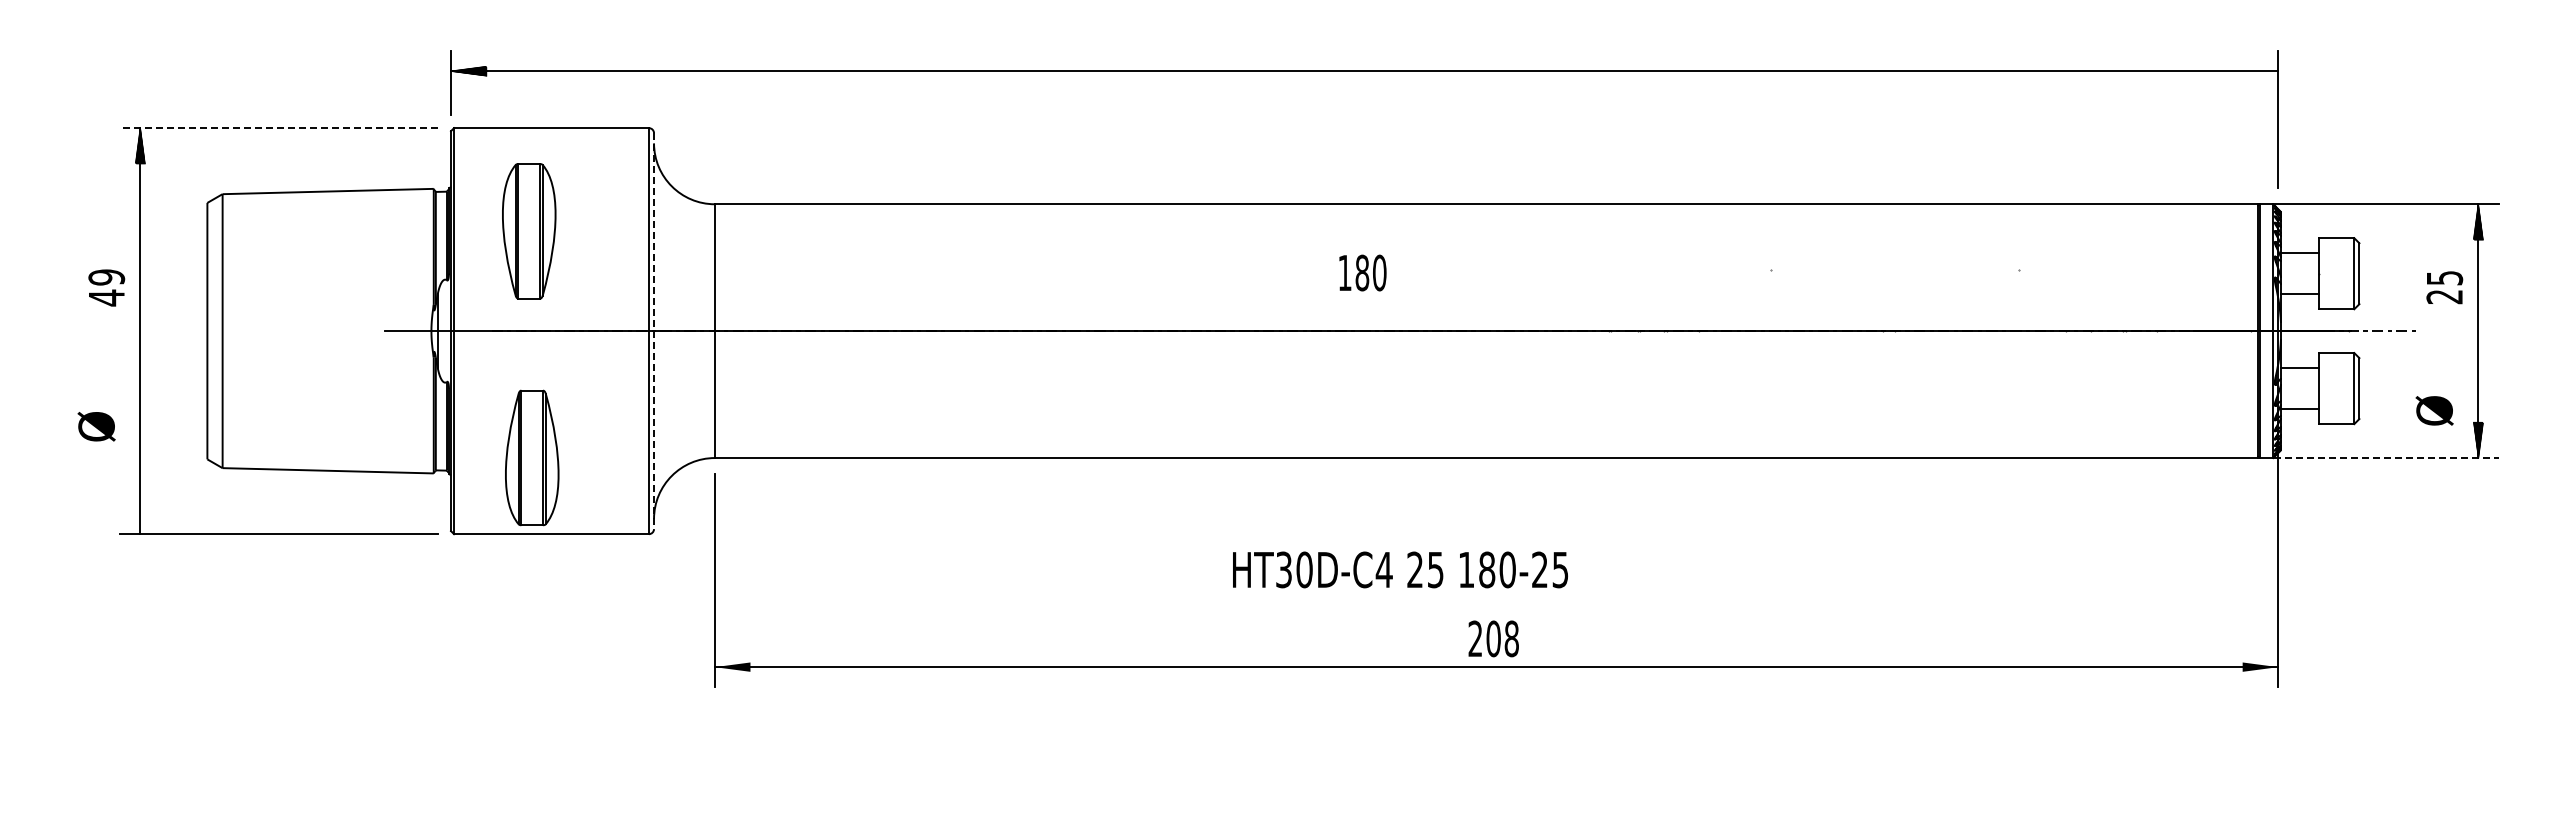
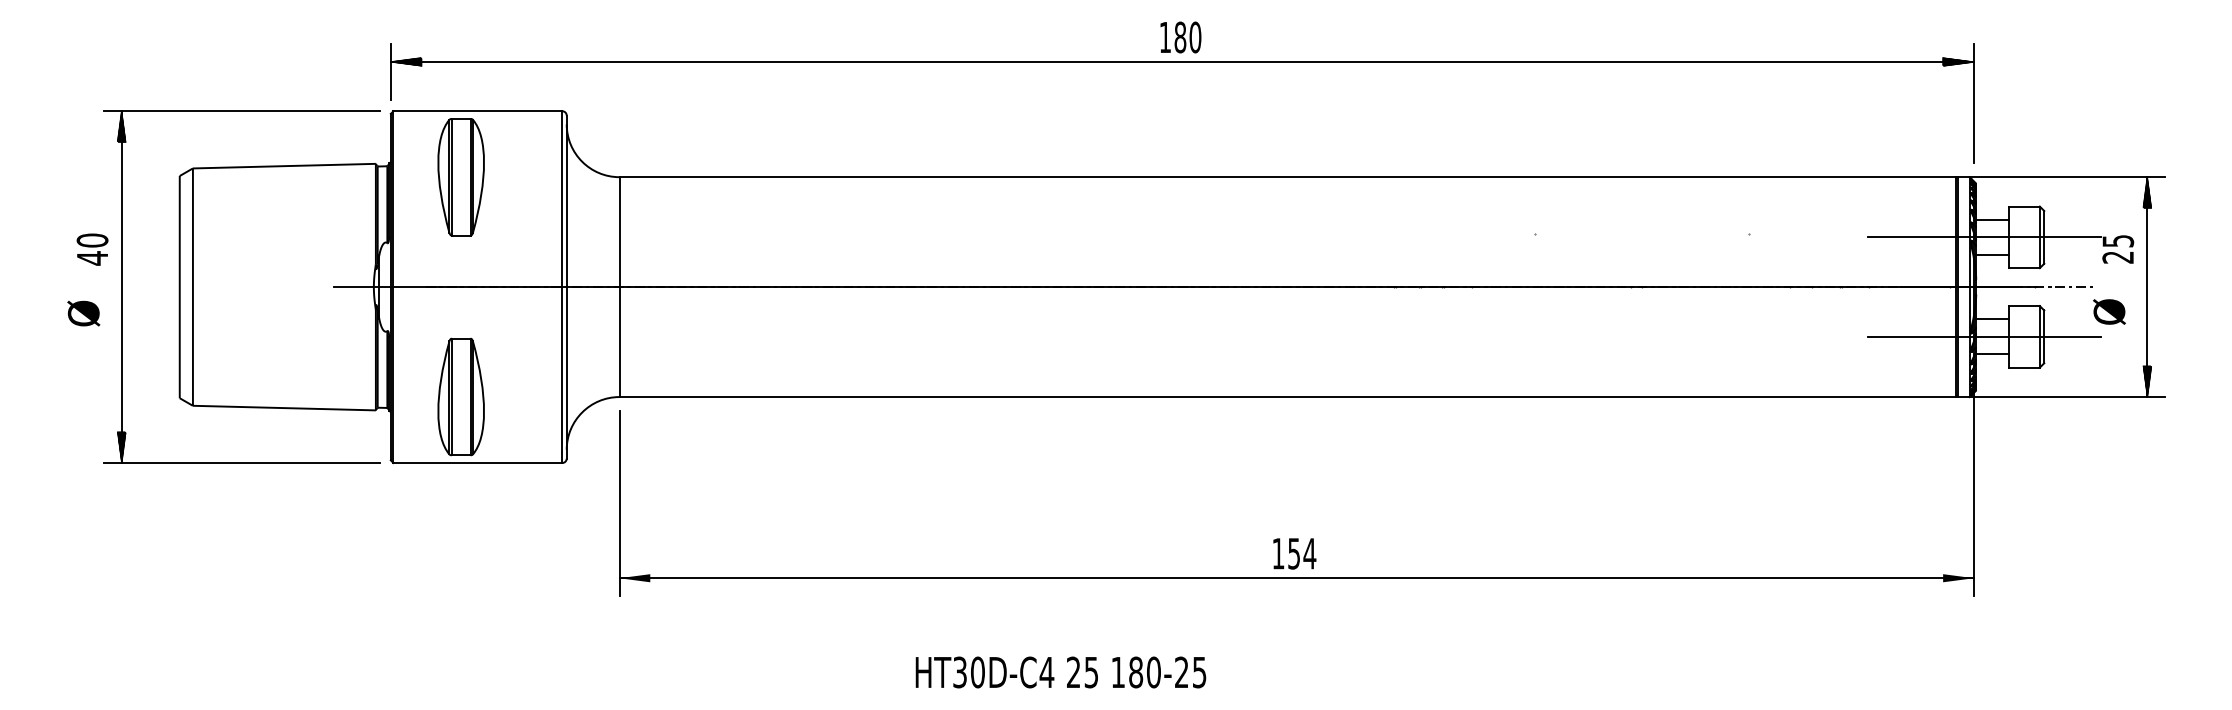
hatch: (2260, 70) -> (1958, 61), added
line: (279, 128) -> (242, 111), dashed -> solid
part: (529, 231) -> (461, 177), moved
text: (1362, 272) -> (1180, 37), moved
line: (2290, 273) -> (1984, 237), added
text: (106, 277) -> (92, 240), 49 -> 40
line: (654, 331) -> (567, 287), dashed -> solid
line: (2290, 388) -> (1984, 336), added
text: (2434, 410) -> (2109, 311), moved
text: (96, 426) -> (83, 313), moved
line: (2386, 458) -> (2067, 397), dashed -> solid
hatch: (140, 516) -> (121, 447), added
text: (1400, 569) -> (1060, 672), moved
text: (1493, 638) -> (1294, 553), 208 -> 154

